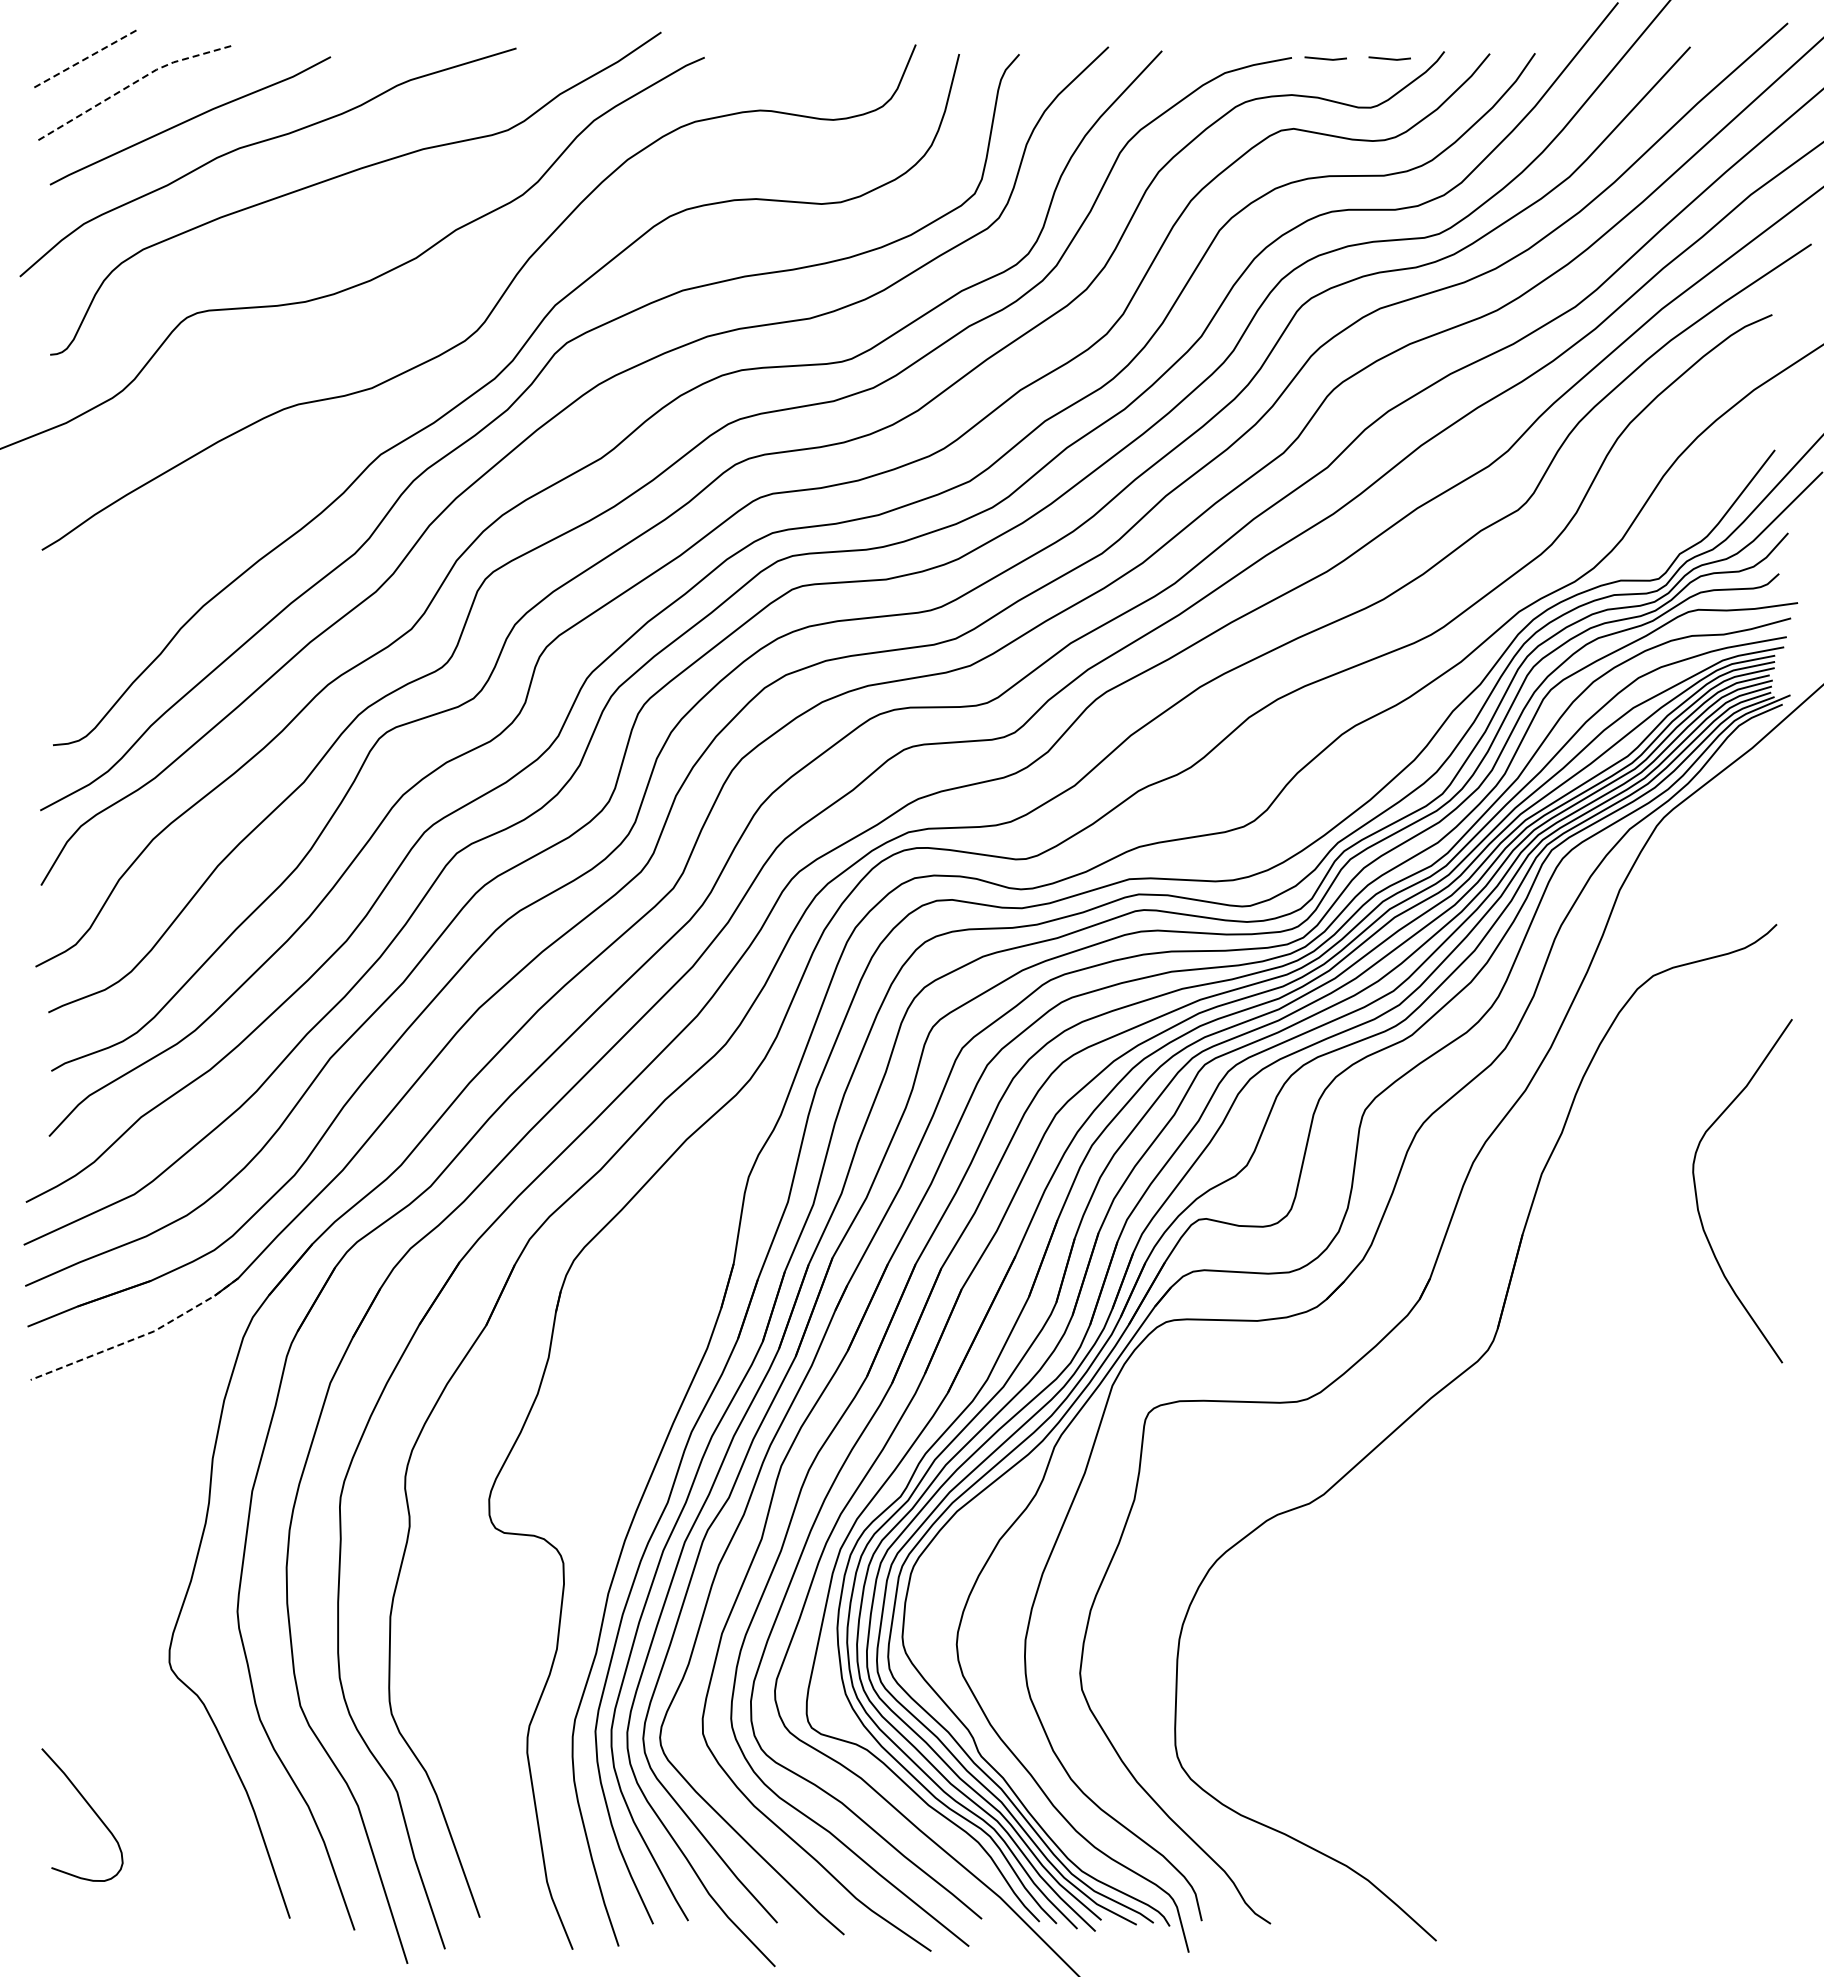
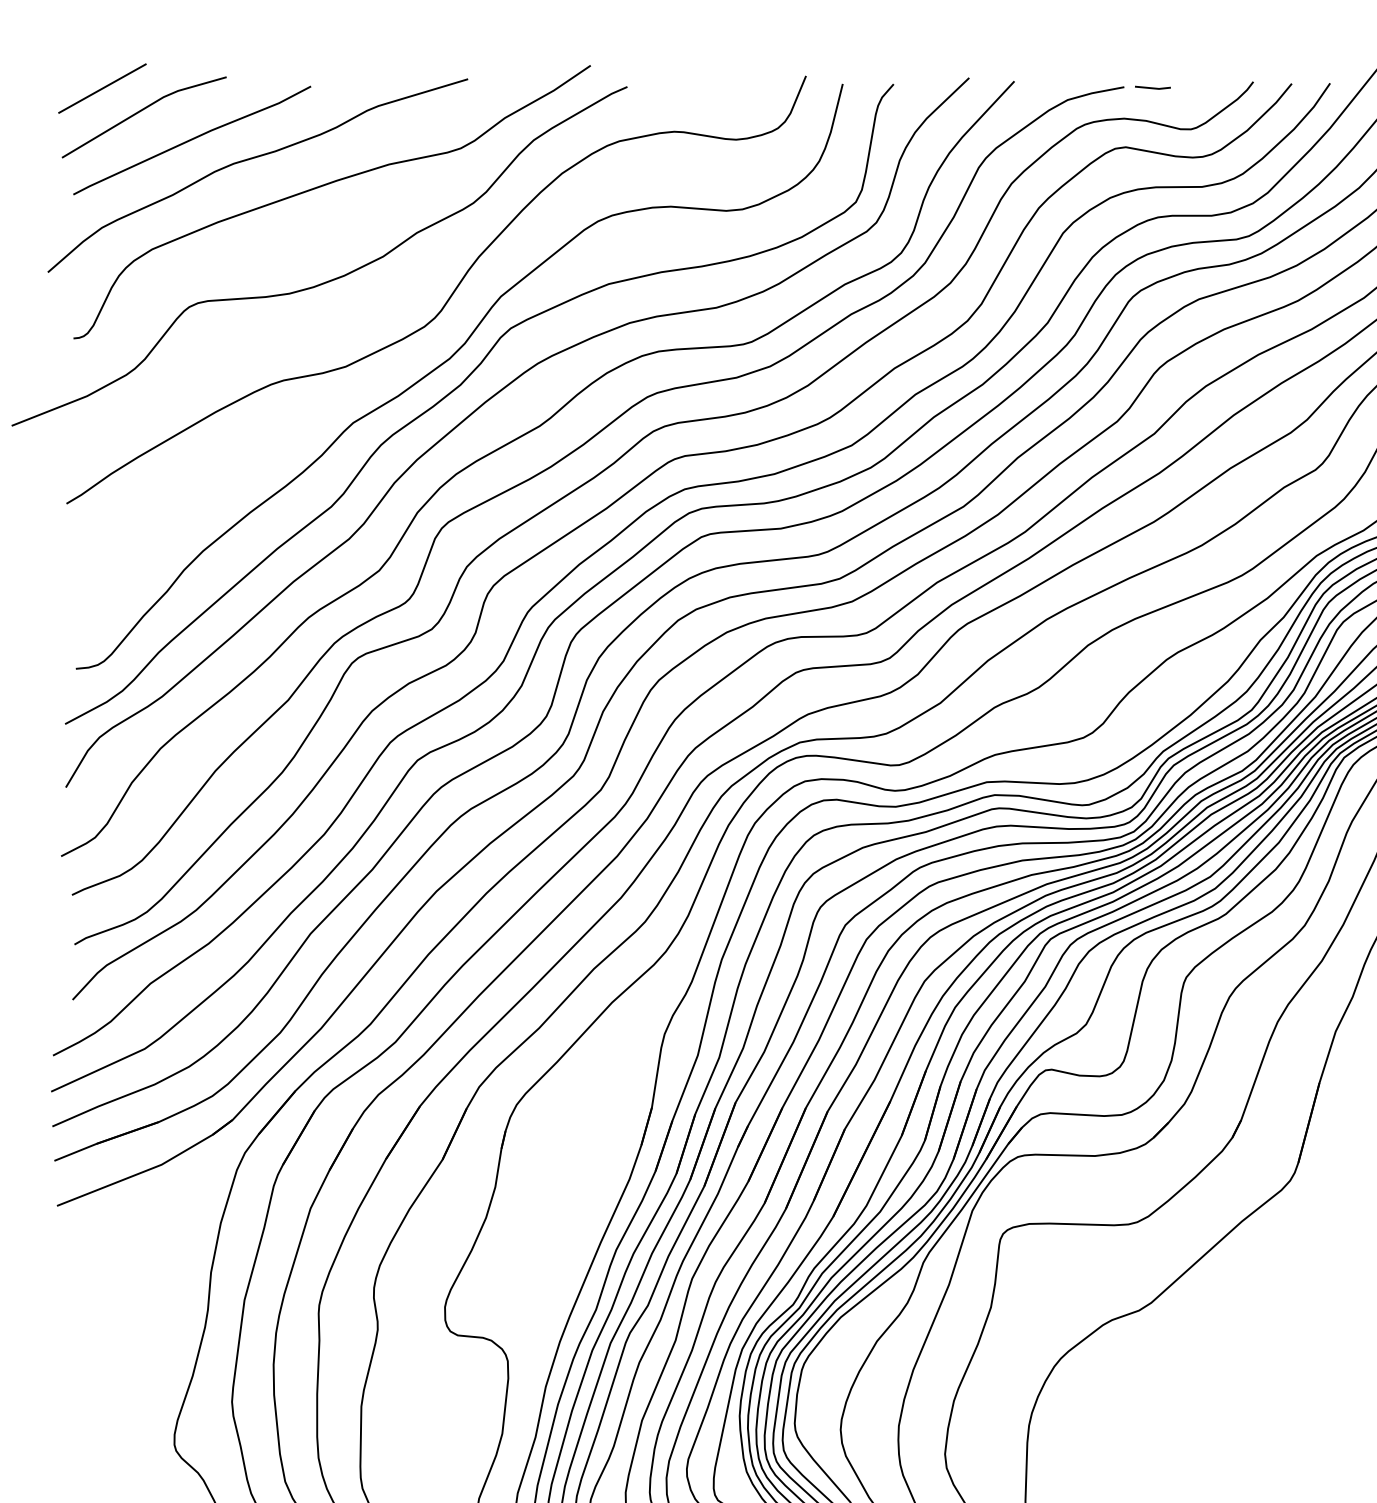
line: (1389, 58) -> (1206, 87), removed
line: (84, 59) -> (102, 88), dashed -> solid
line: (130, 85) -> (141, 110), dashed -> solid
line: (139, 1337) -> (149, 1170), dashed -> solid

